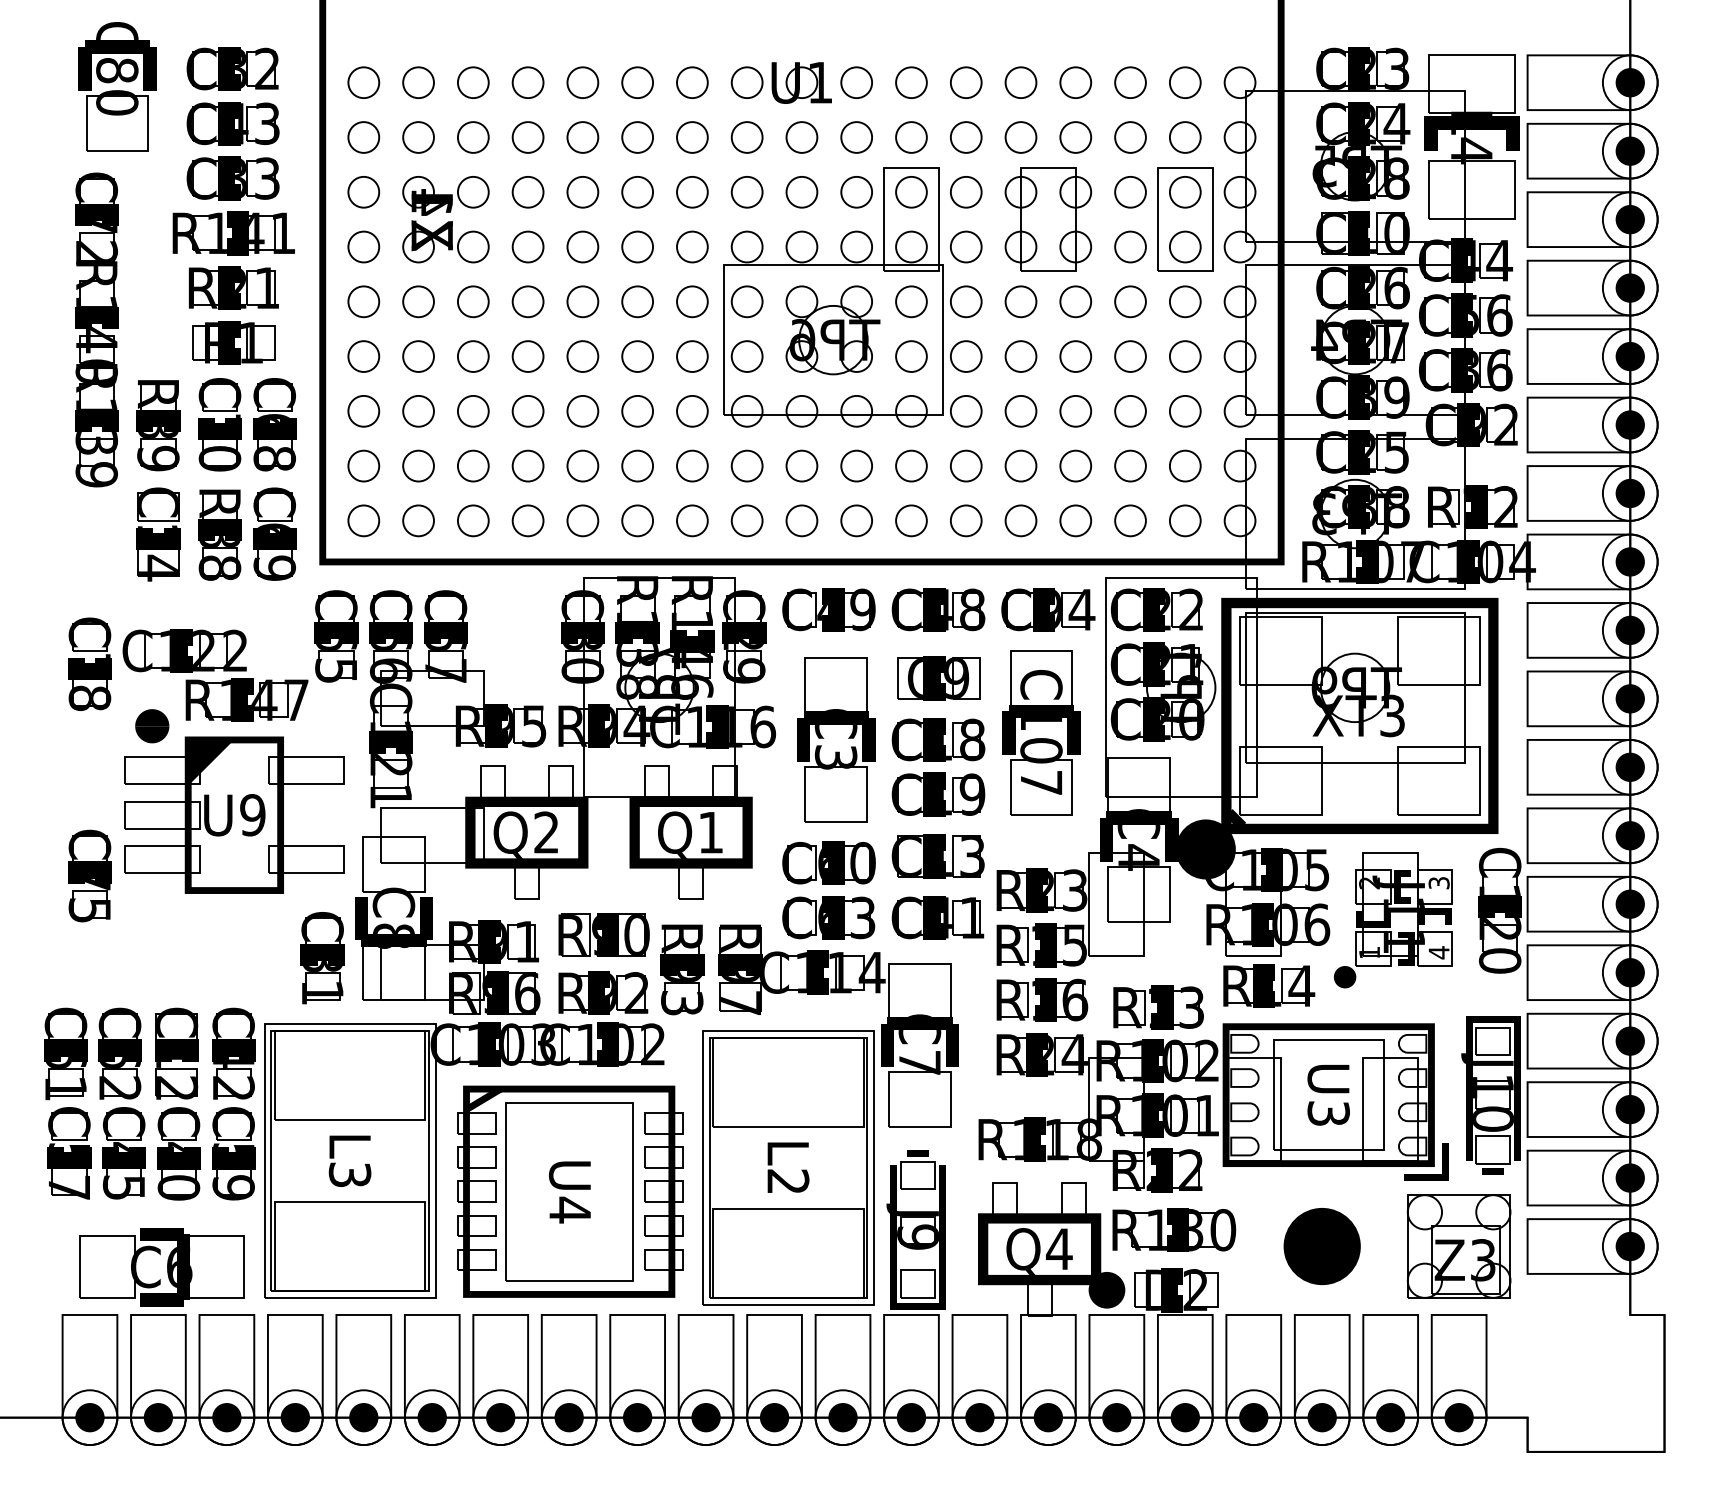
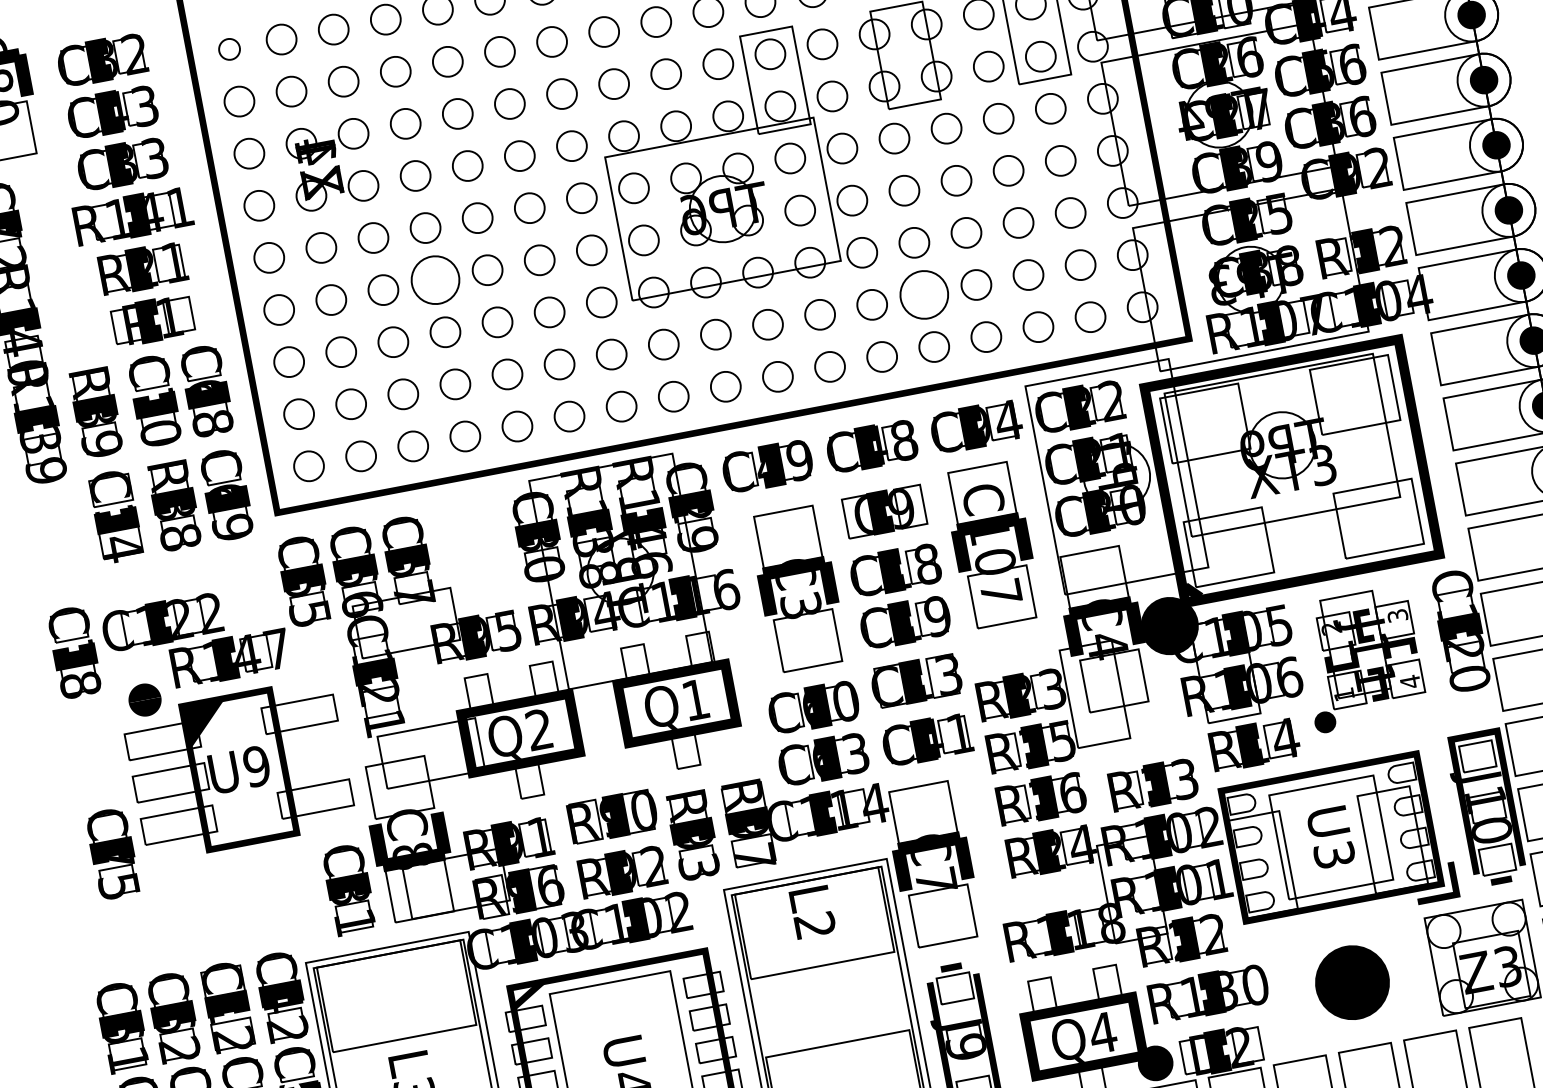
circle: (363, 82) -> (229, 49), size x0.7
circle: (527, 356) -> (434, 280), size x1.6
circle: (1020, 465) -> (923, 294), size x1.6
text: (788, 1167) -> (812, 912), moved

